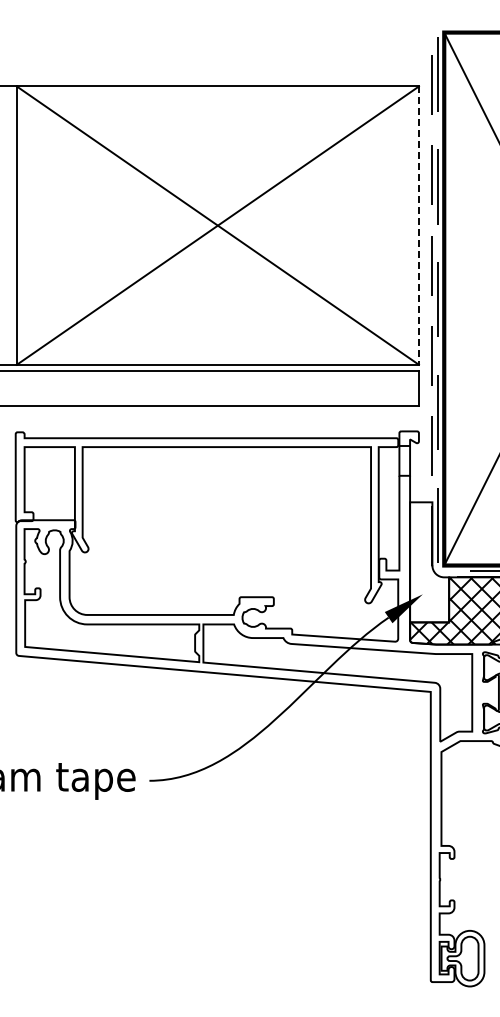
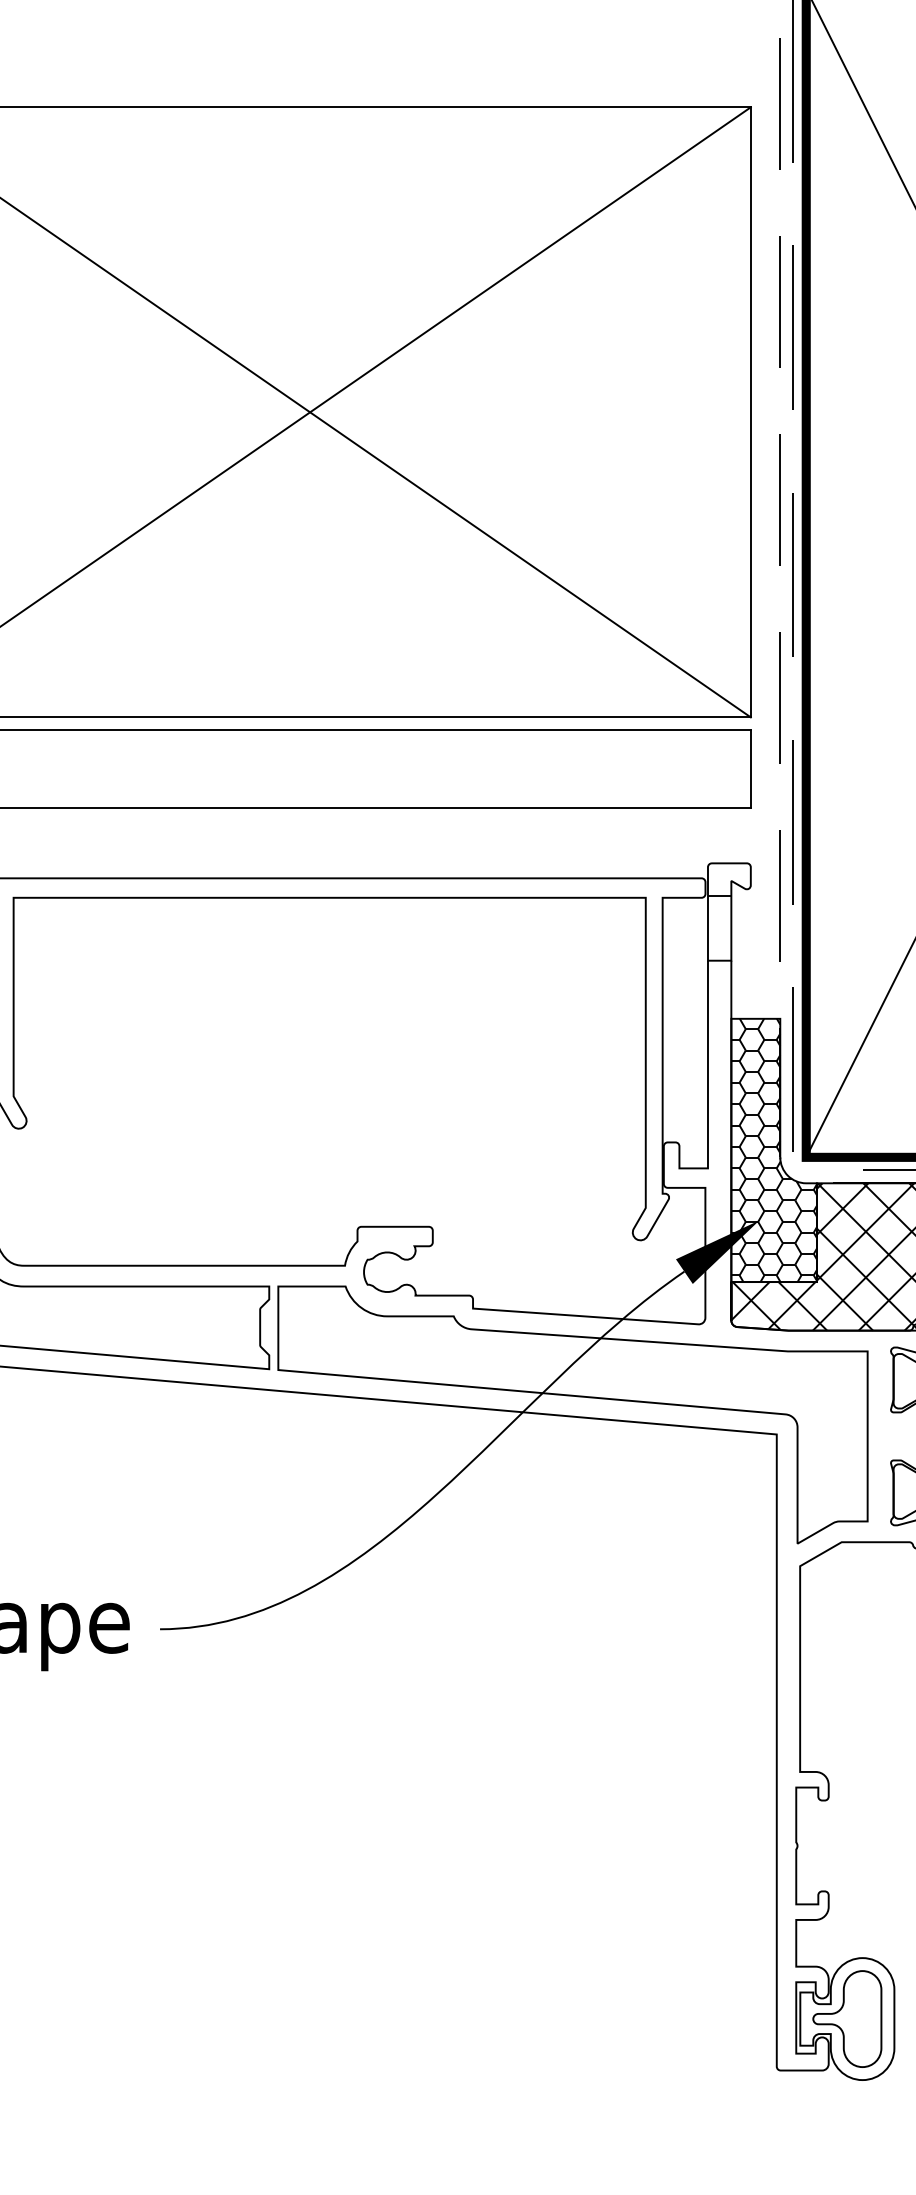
line: (418, 226) -> (749, 414), dashed -> solid
hatch: (429, 562) -> (773, 1150), added

